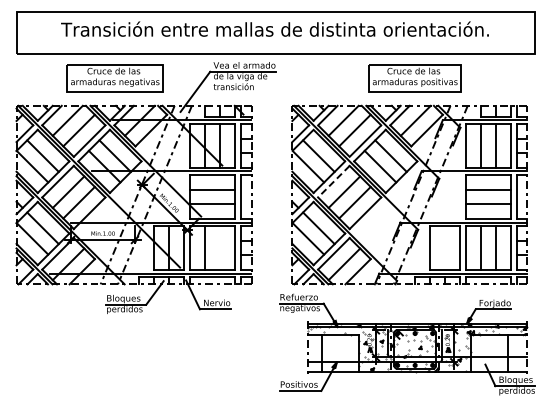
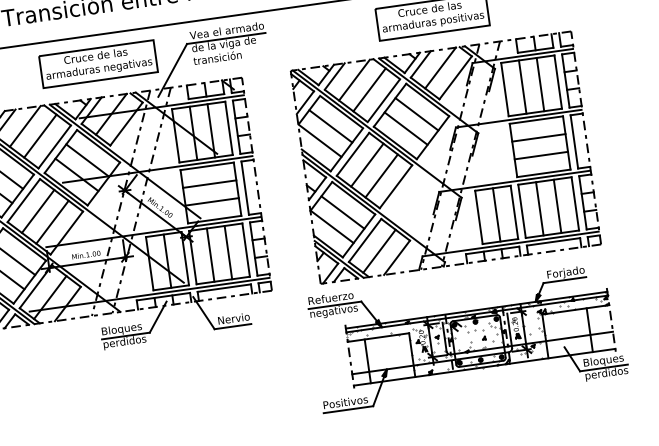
part: (114, 78) -> (97, 64), moved
line: (333, 182) -> (352, 155), dashed -> solid
line: (220, 247) -> (228, 251), added
line: (444, 247) -> (496, 214), added

